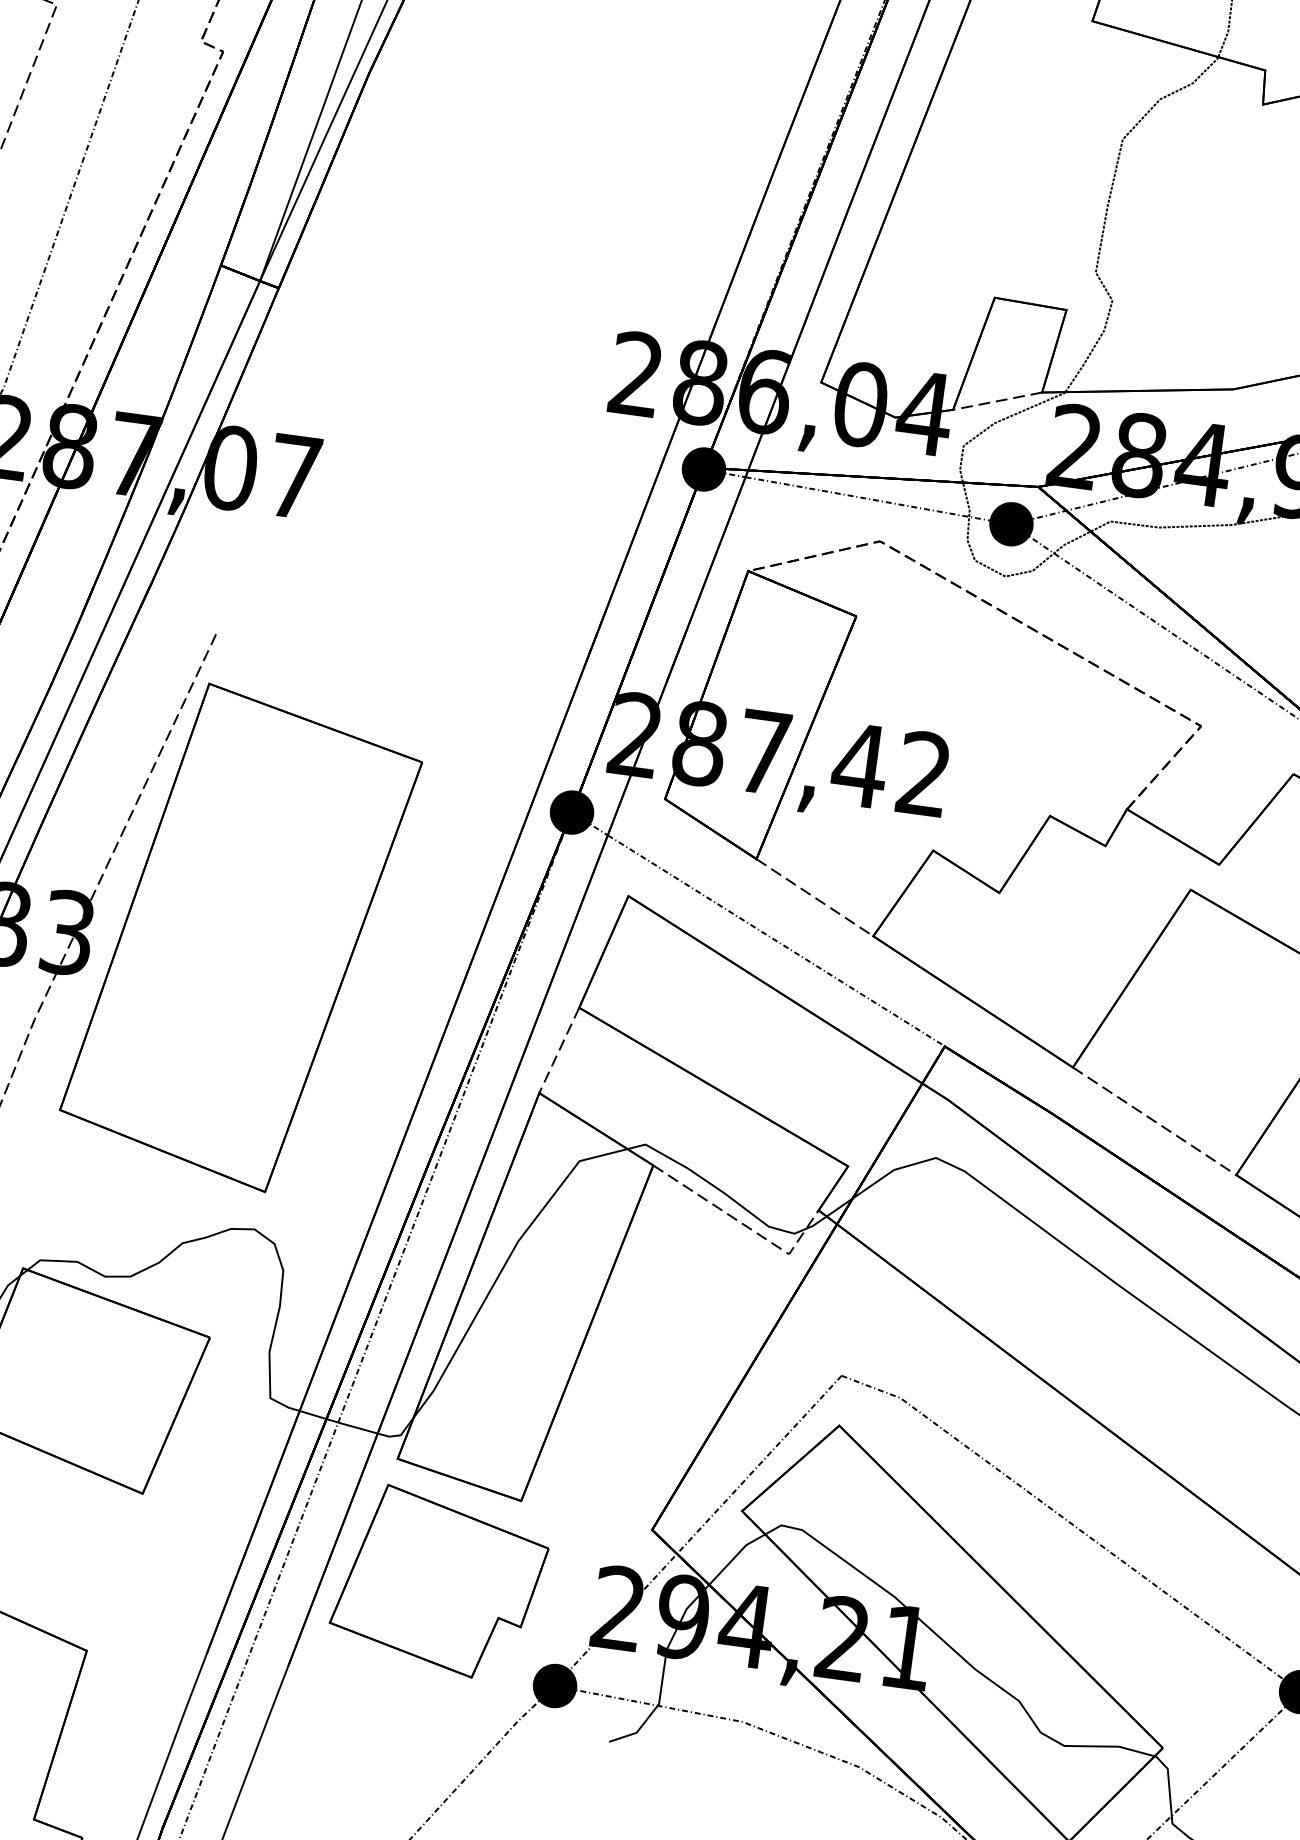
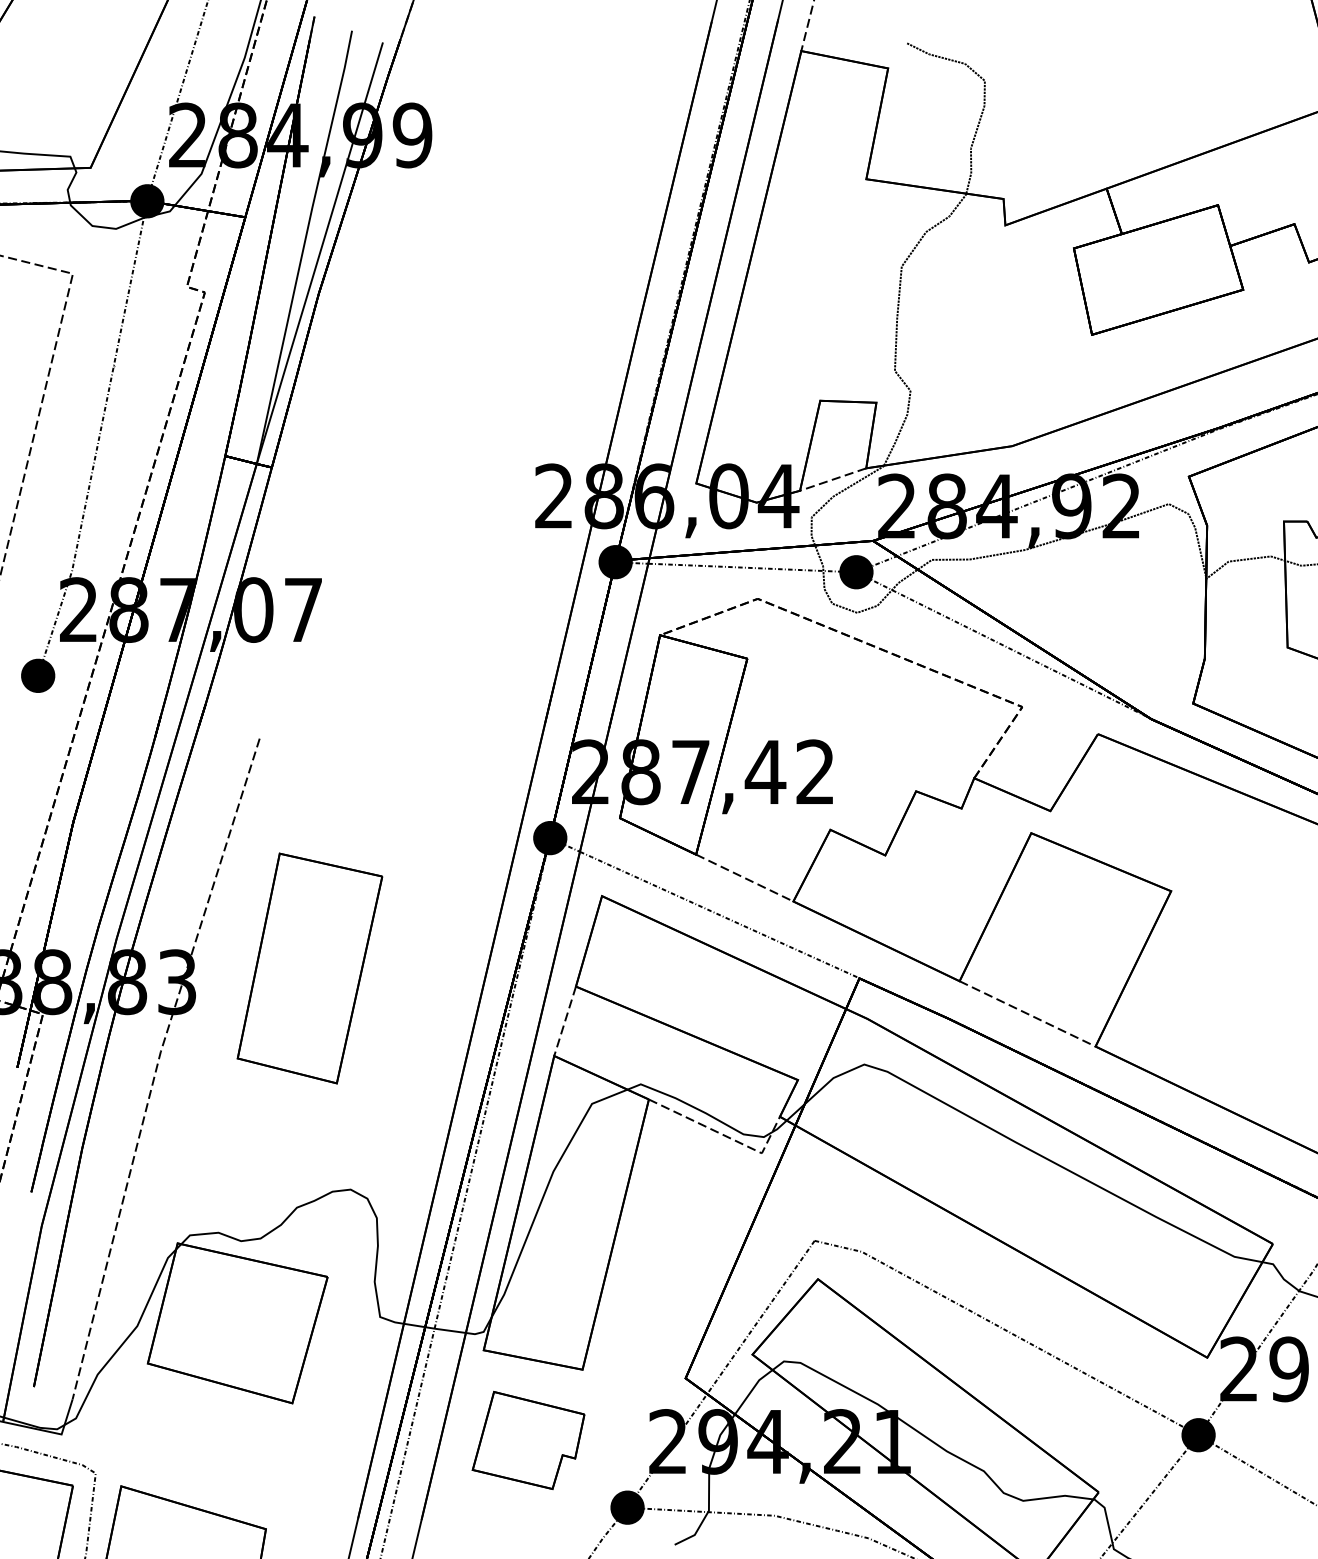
part: (240, 938) -> (309, 968), size x0.6
part: (439, 1582) -> (528, 1440), size x0.7

